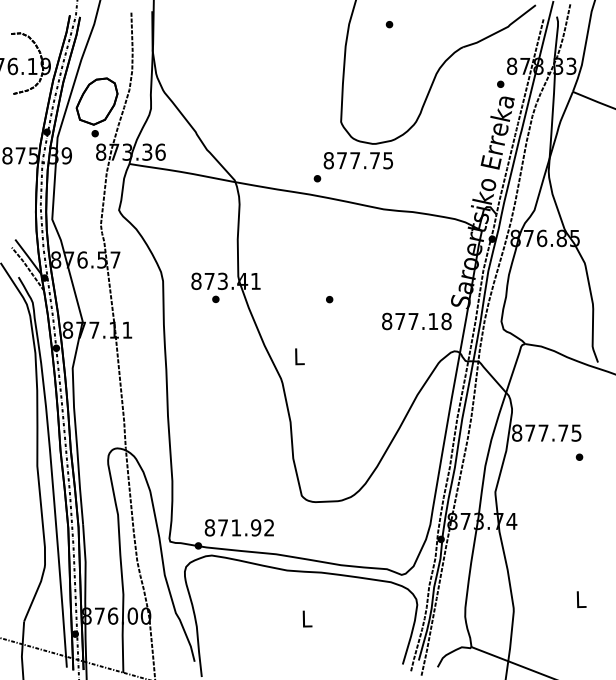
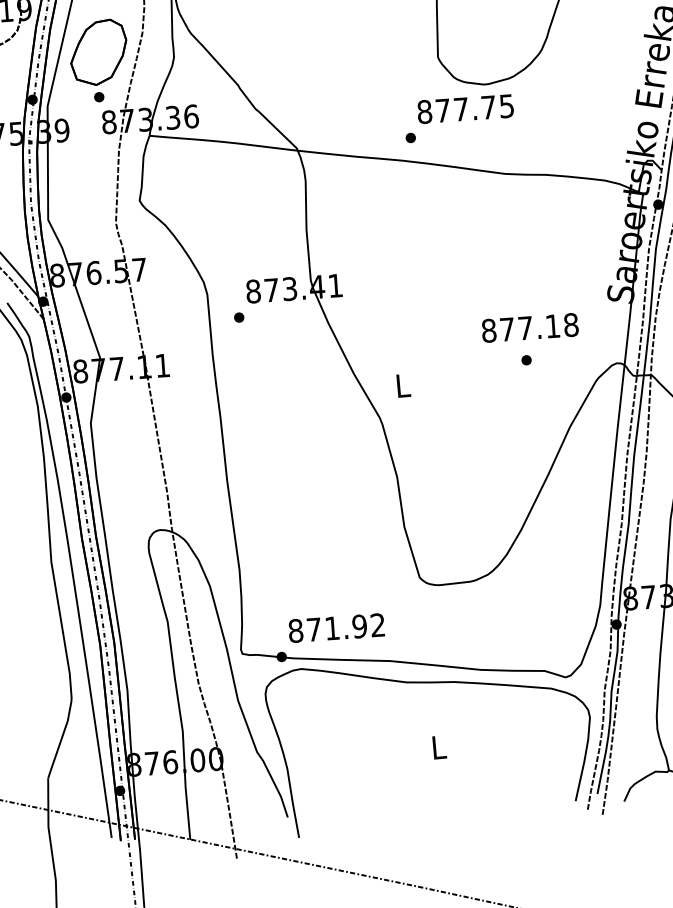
part: (215, 298) -> (238, 316), moved
part: (329, 299) -> (526, 360), moved
text: (416, 321) -> (529, 327), moved

